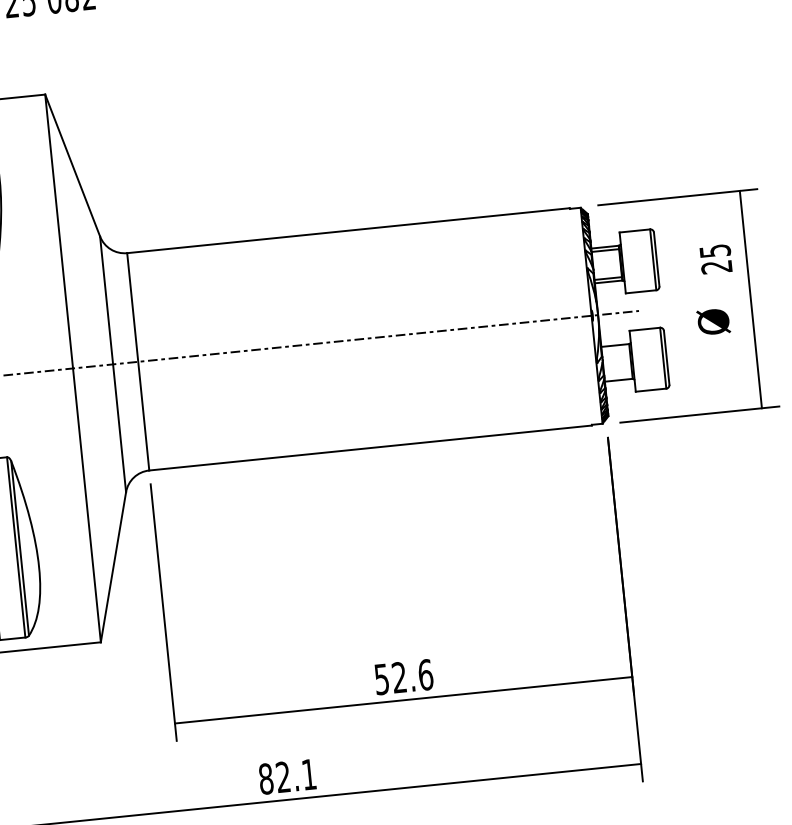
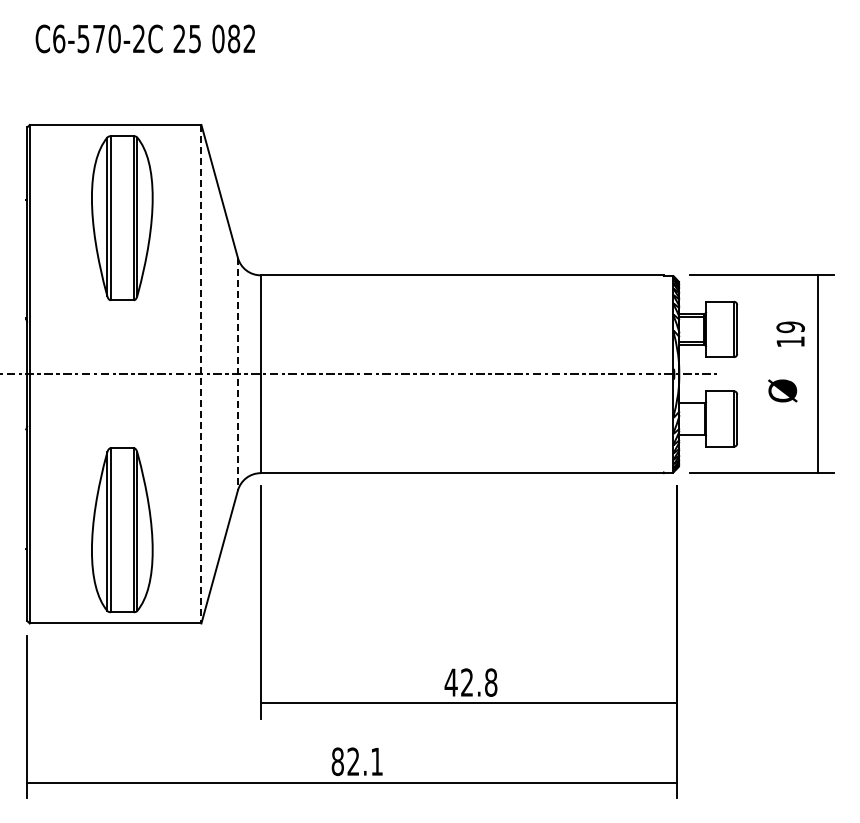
text: (715, 259) -> (790, 334), 25 -> 19
line: (112, 364) -> (237, 374), solid -> dashed
line: (73, 368) -> (201, 374), solid -> dashed
text: (403, 677) -> (470, 682), 52.6 -> 42.8

